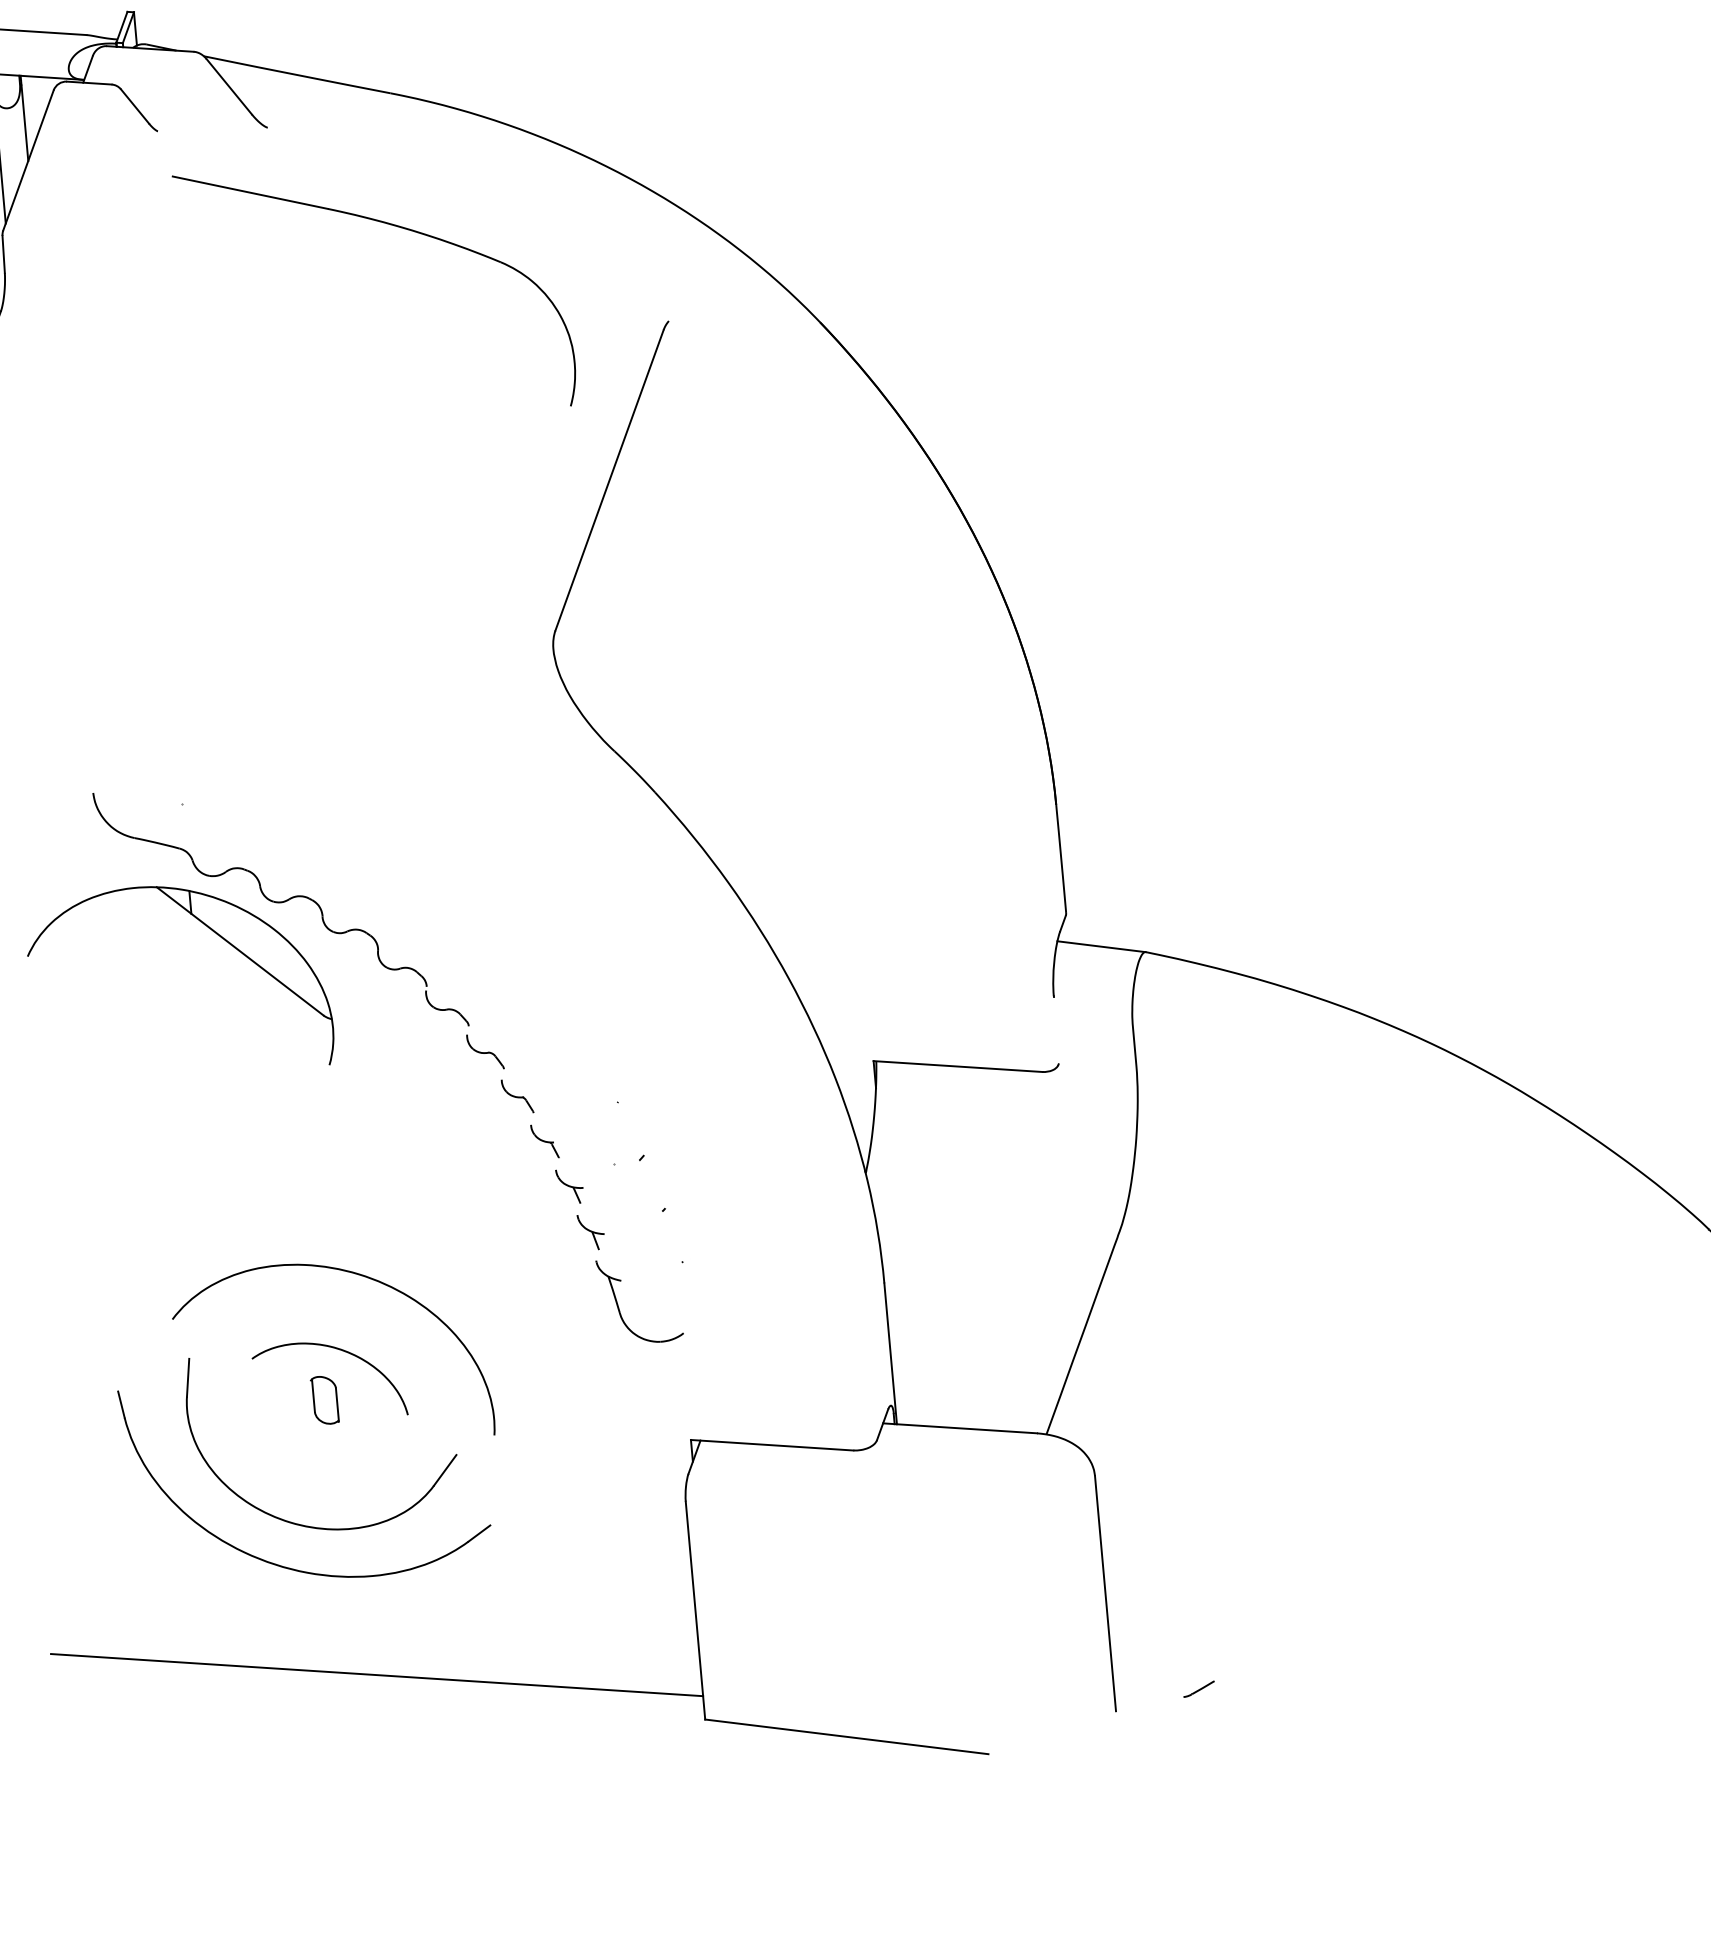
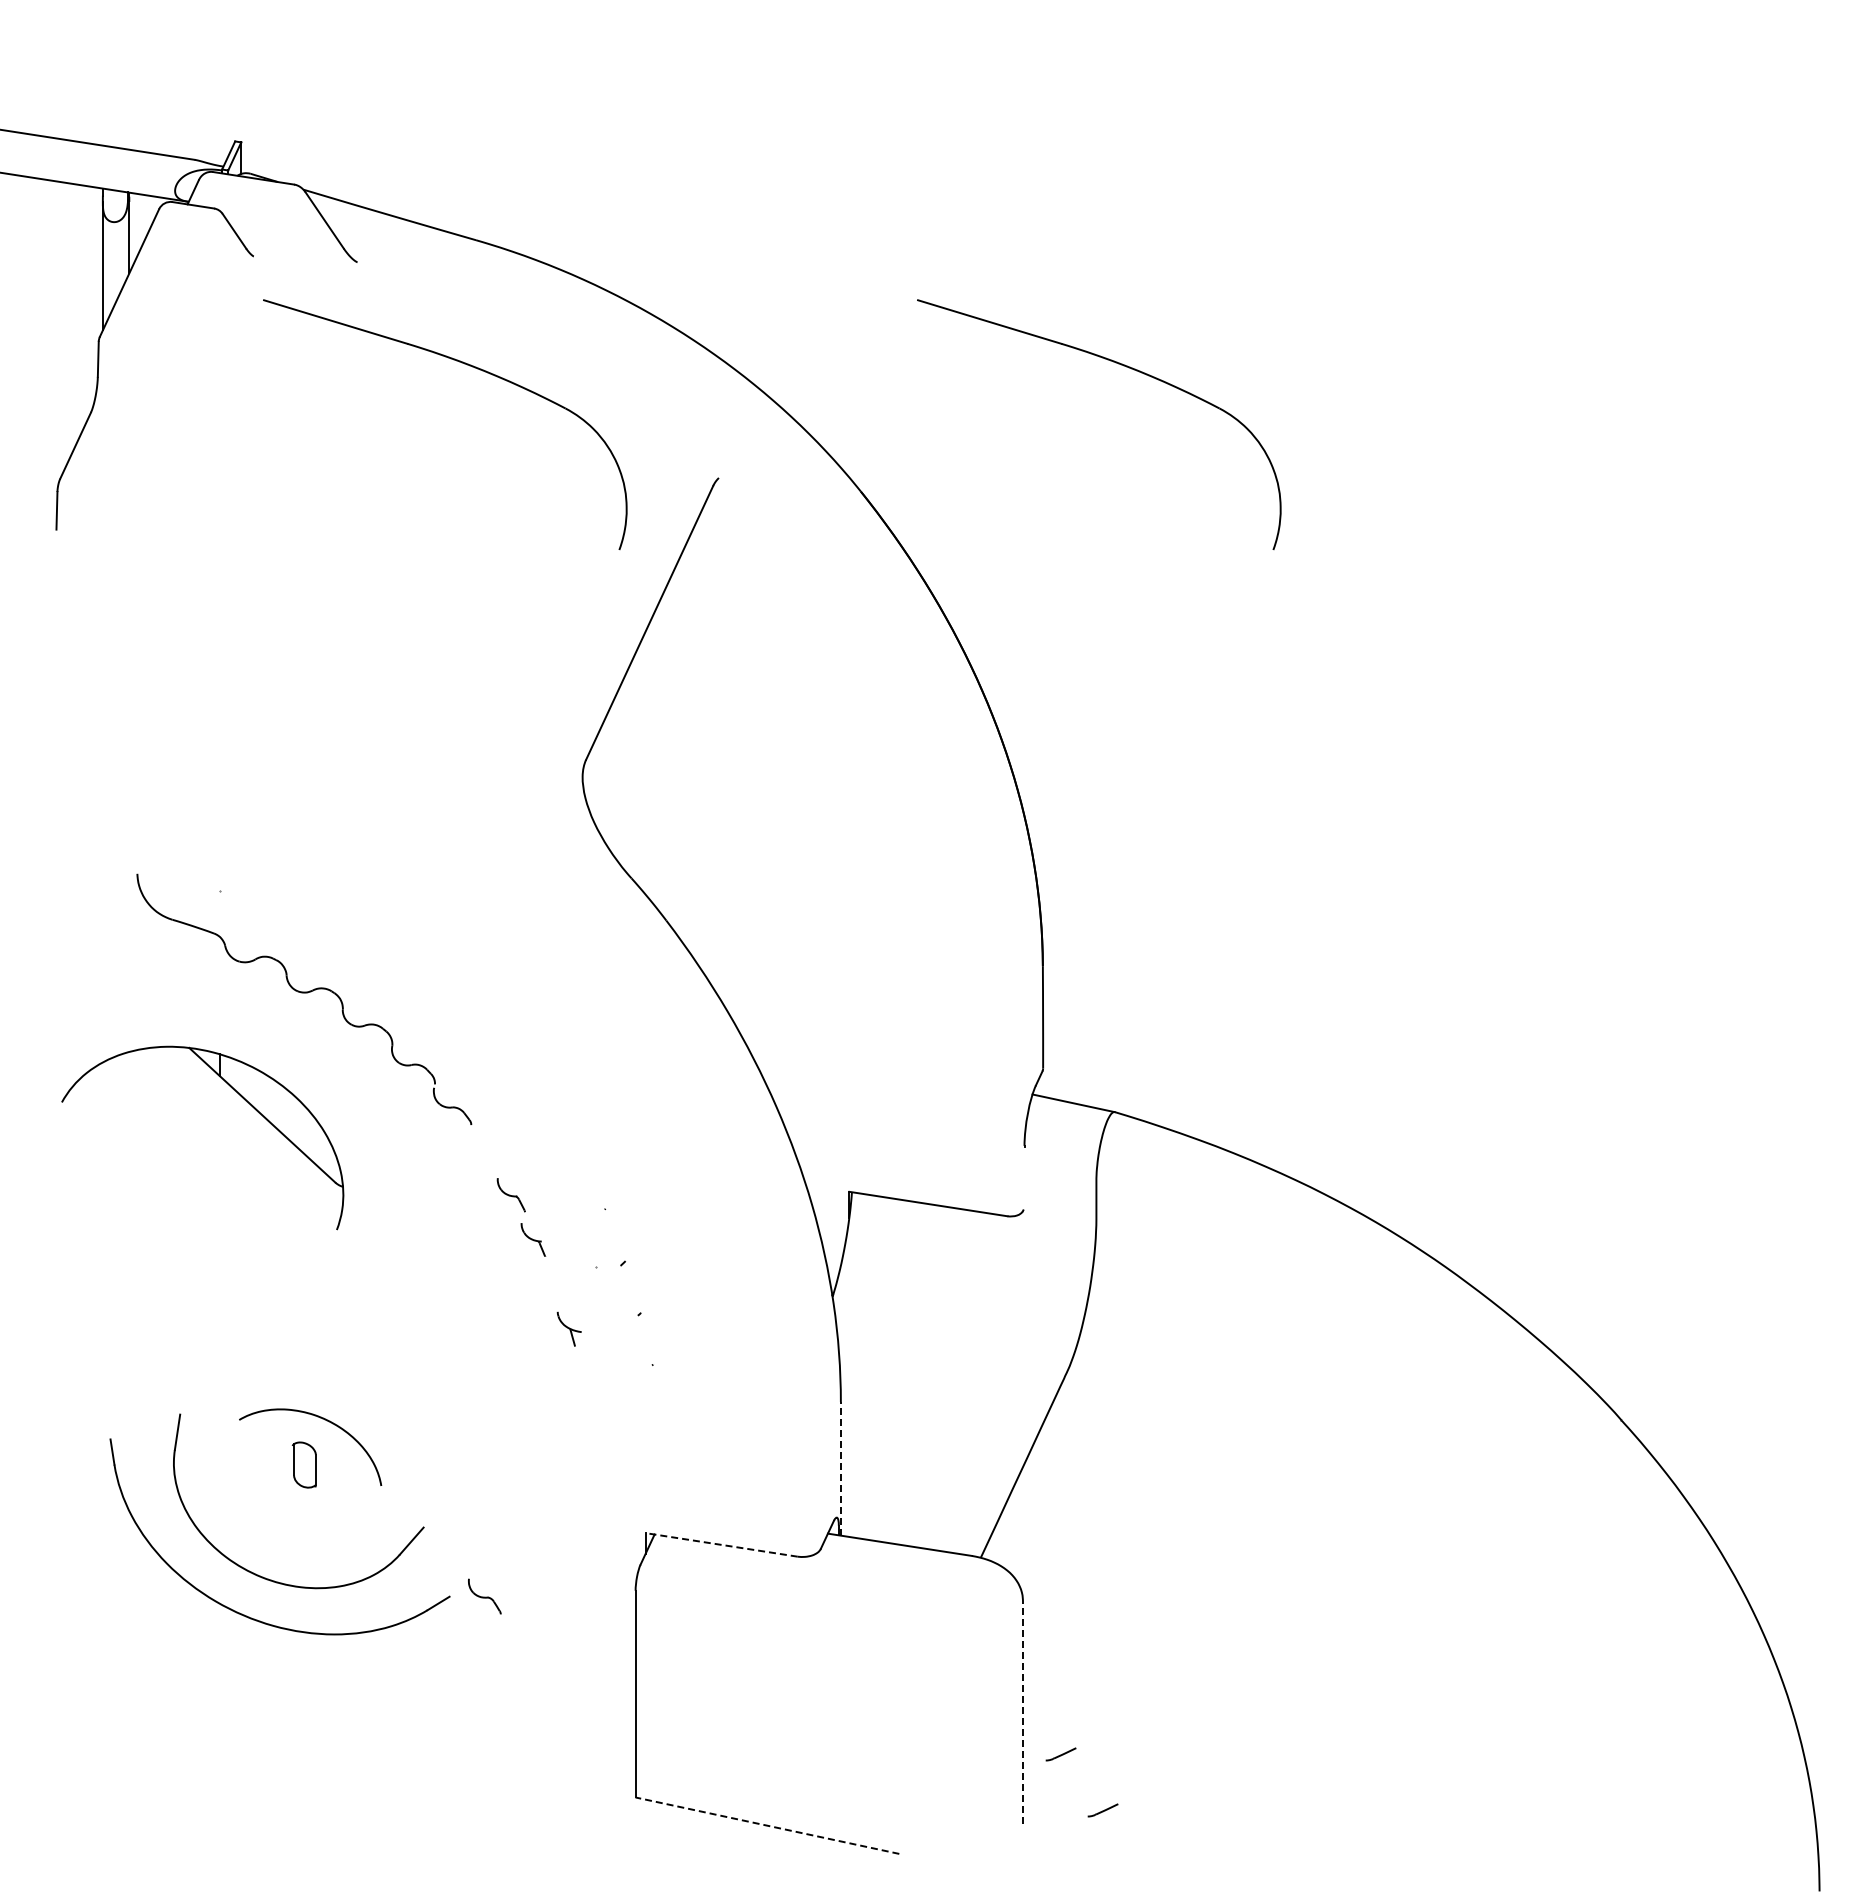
part: (1084, 165) -> (1123, 366), added
part: (216, 934) -> (241, 1097), moved
part: (485, 1051) -> (484, 1596), moved
part: (569, 1186) -> (552, 1284), removed
curve: (358, 1275) -> (346, 1350), removed
part: (619, 1307) -> (589, 1402), removed
line: (890, 1353) -> (840, 1468), solid -> dashed
line: (771, 1444) -> (721, 1544), solid -> dashed
line: (1104, 1593) -> (1022, 1712), solid -> dashed
part: (1148, 1634) -> (1060, 1754), added
line: (377, 1674) -> (330, 1727), removed
line: (846, 1736) -> (767, 1825), solid -> dashed

